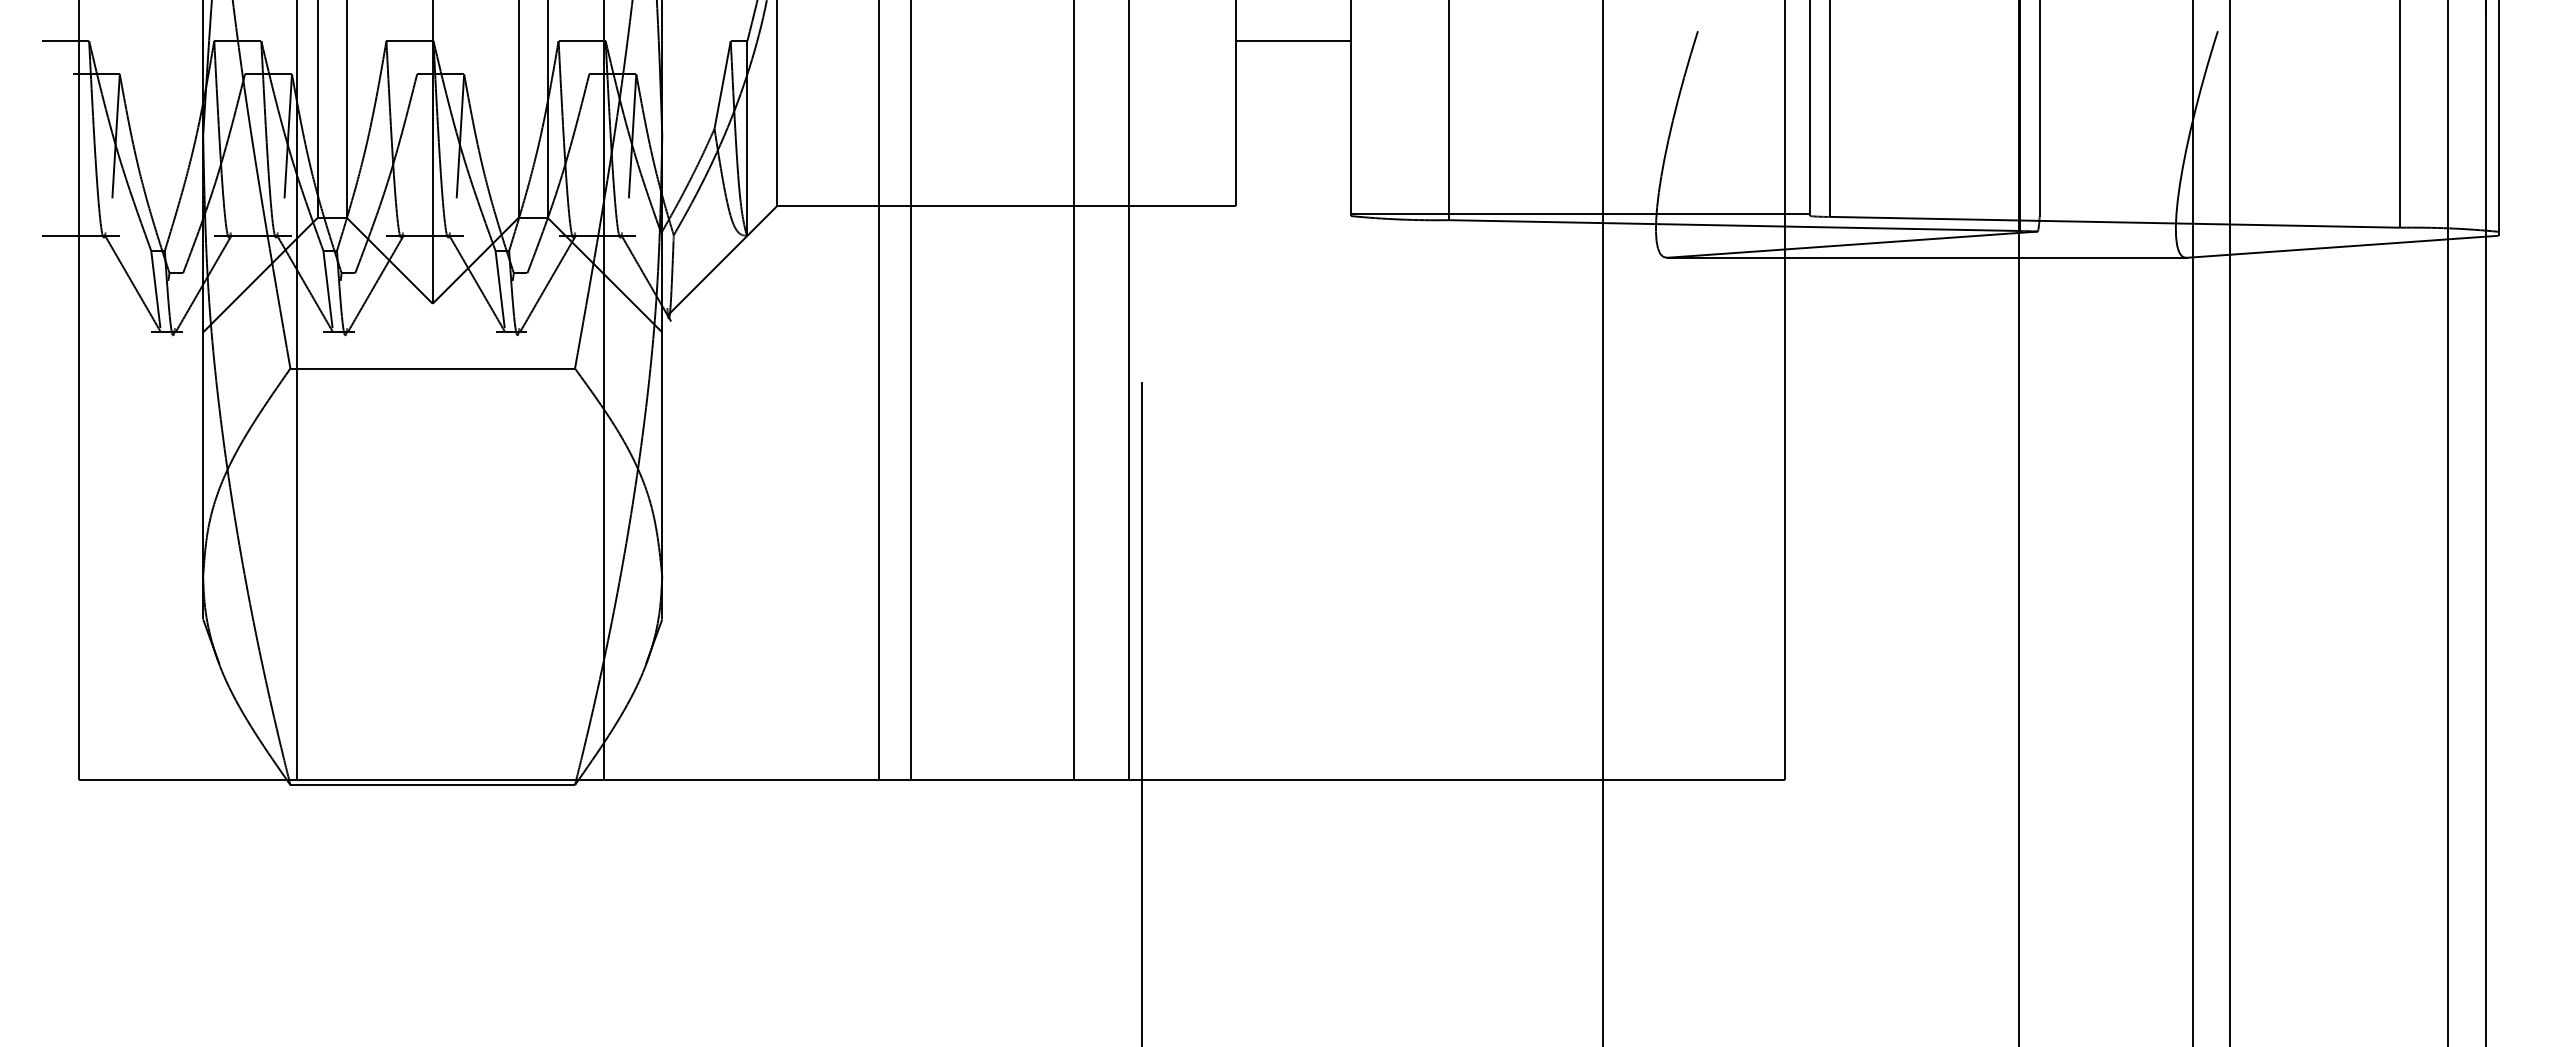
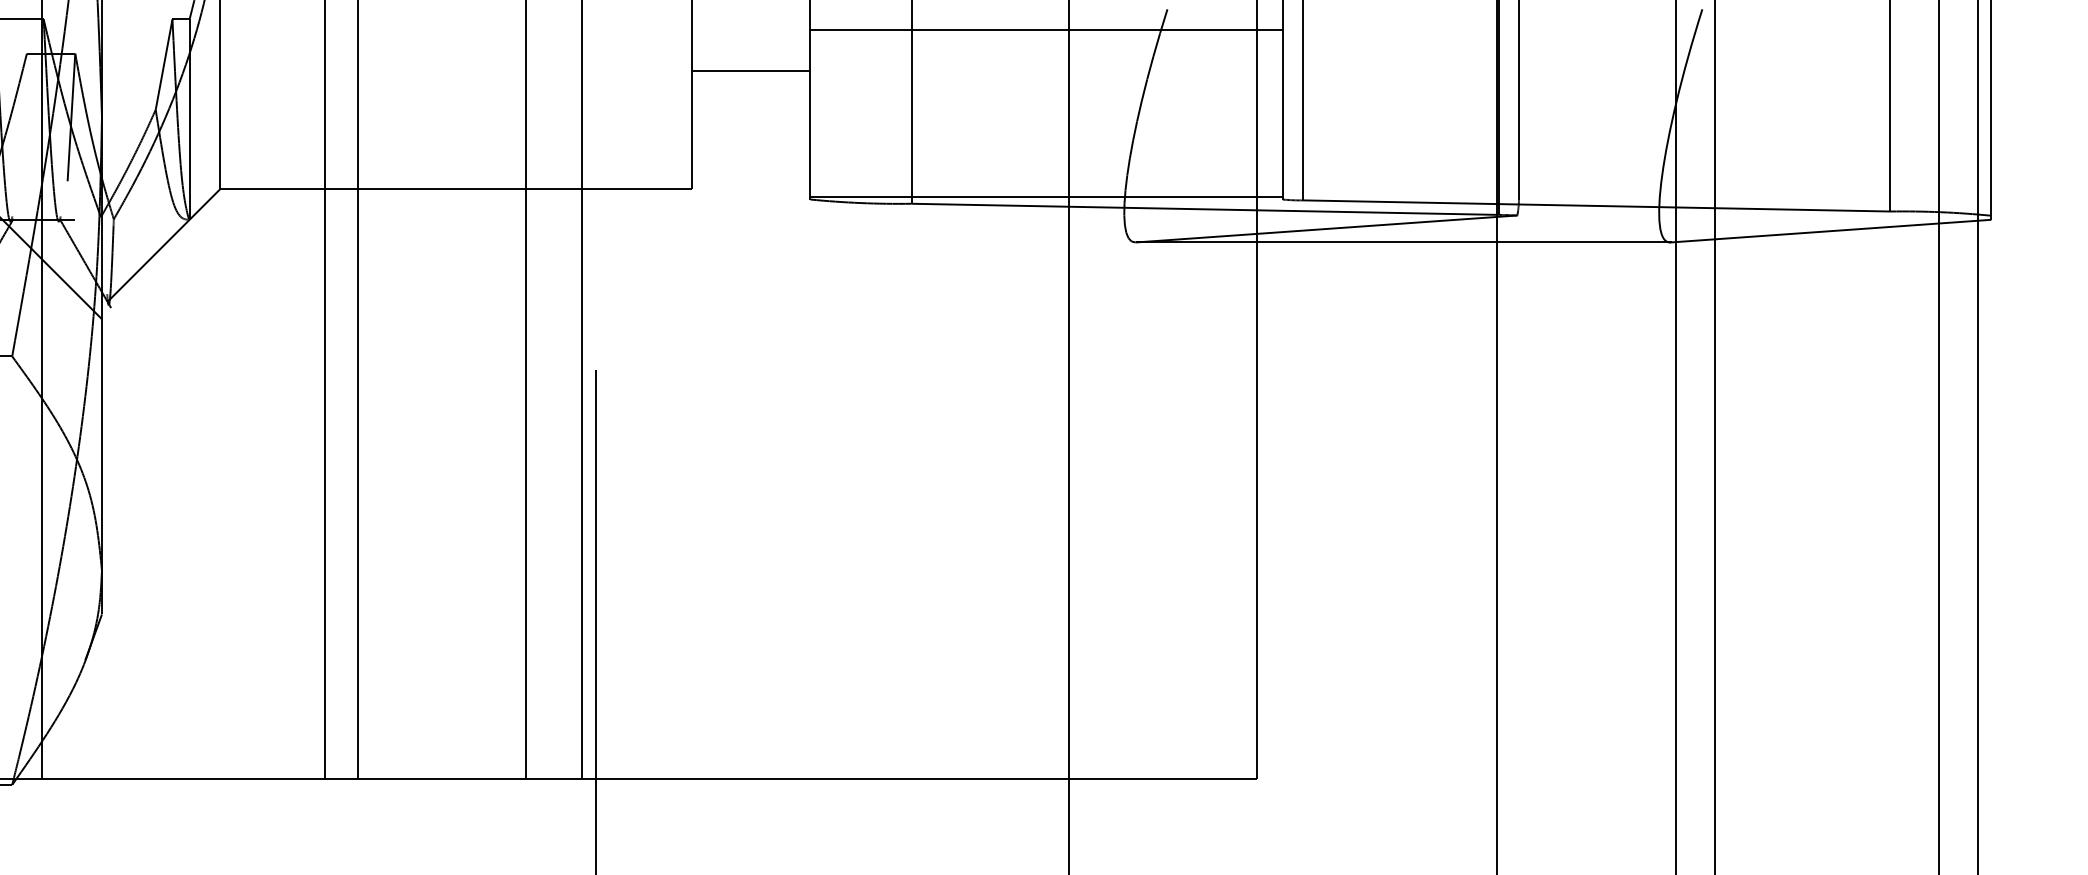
line: (1293, 41) -> (751, 71), moved
line: (1580, 51) -> (1046, 30), added

